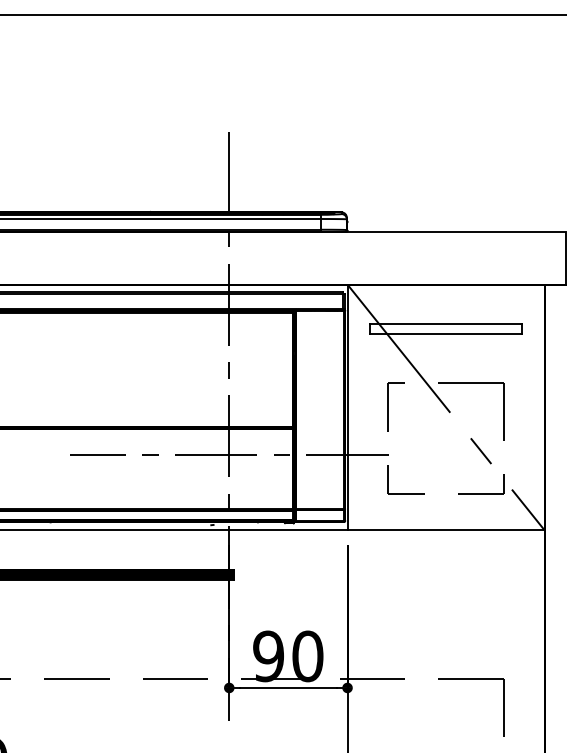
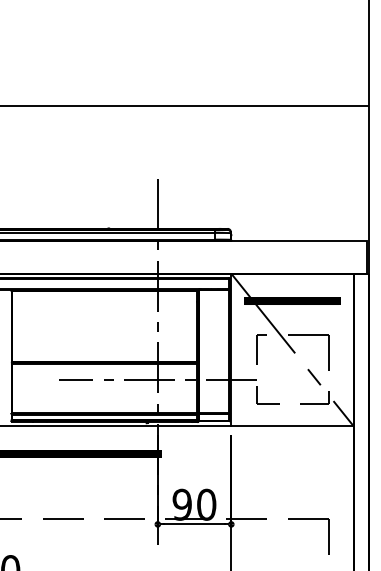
hatch: (445, 329) -> (292, 301), added

